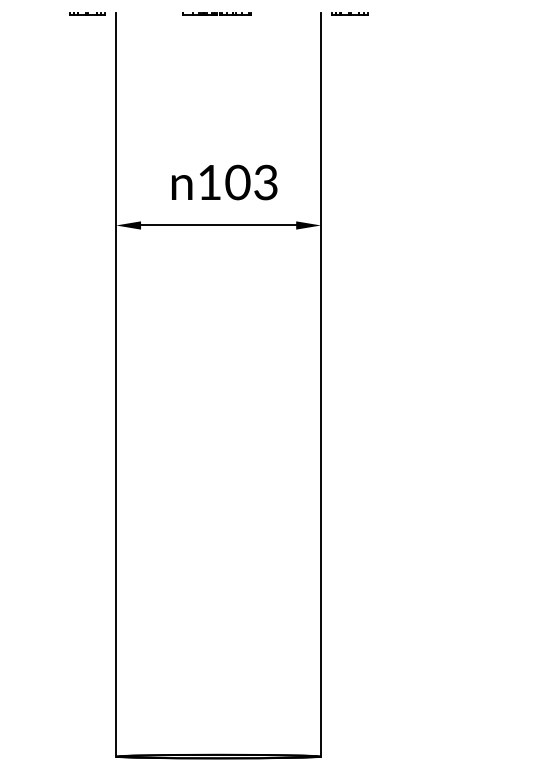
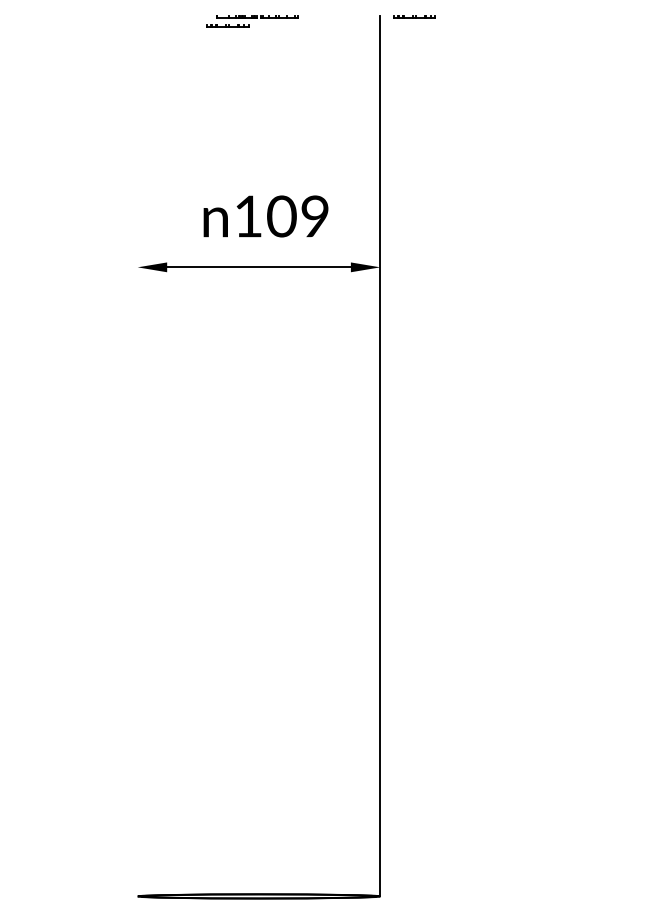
line: (86, 13) -> (226, 25), moved
text: (265, 182) -> (314, 216), 103 -> 109
line: (116, 384) -> (137, 455), removed

